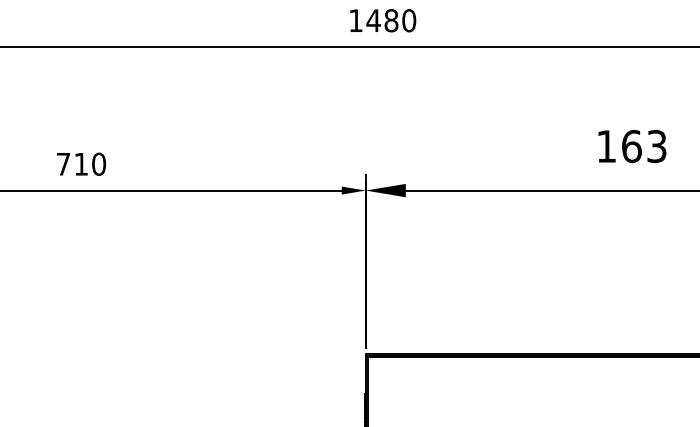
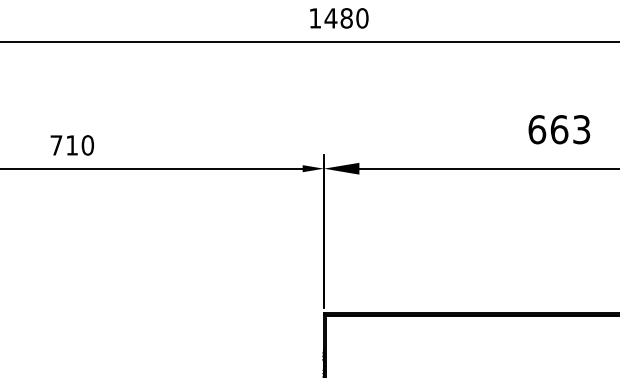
text: (607, 146) -> (537, 129), 163 -> 663

